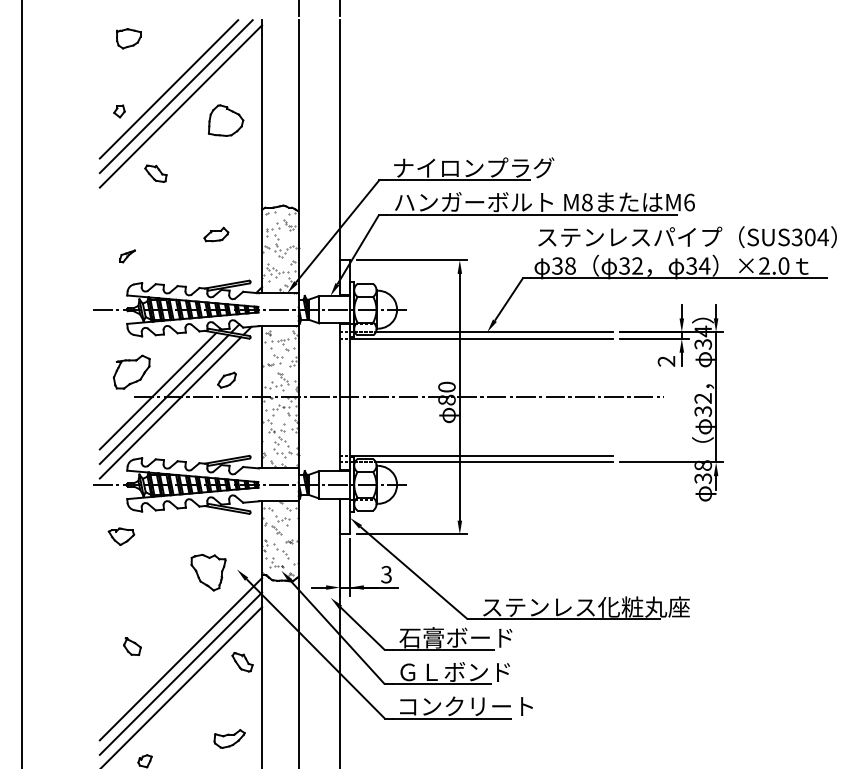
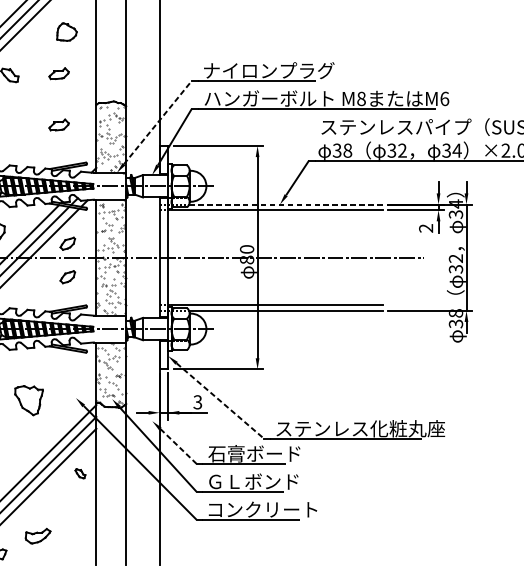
part: (225, 120) -> (66, 32), size x0.7
part: (216, 171) -> (59, 73), added
line: (337, 231) -> (157, 122), solid -> dashed
line: (494, 332) -> (285, 204), solid -> dashed
part: (226, 420) -> (67, 276), added
part: (208, 572) -> (29, 400), moved
line: (414, 573) -> (220, 401), solid -> dashed
line: (362, 628) -> (178, 446), solid -> dashed
part: (242, 662) -> (80, 473), size x0.6
part: (229, 738) -> (38, 535), moved

